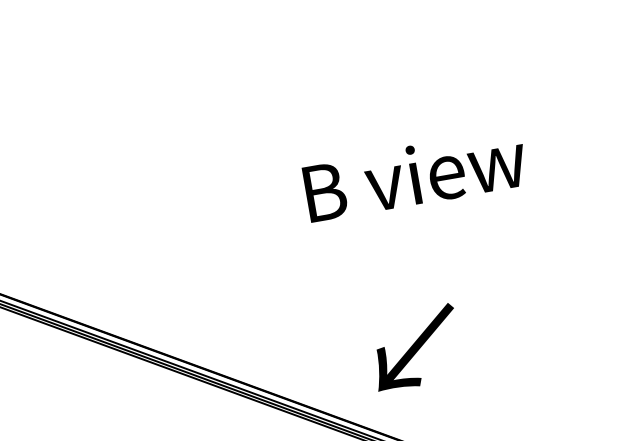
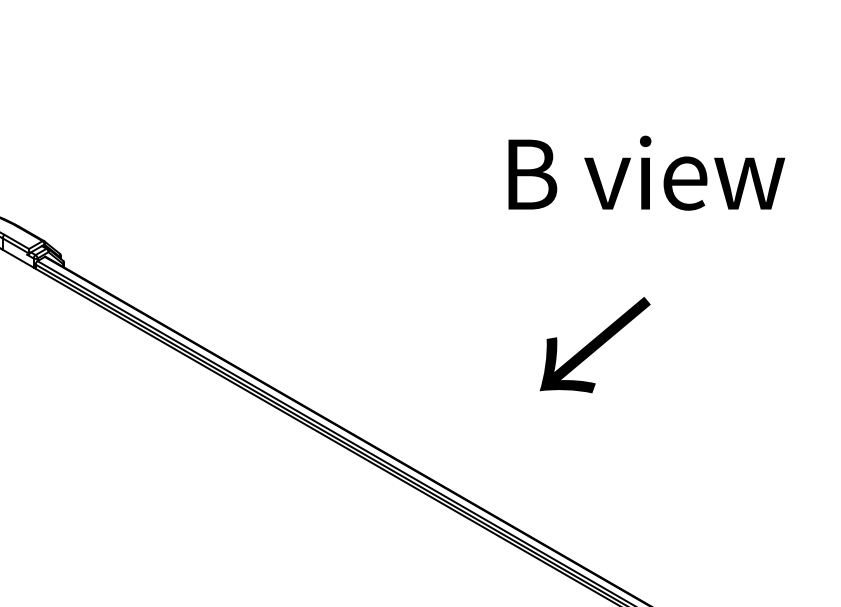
text: (415, 174) -> (646, 172), moved
text: (415, 348) -> (594, 345), moved

